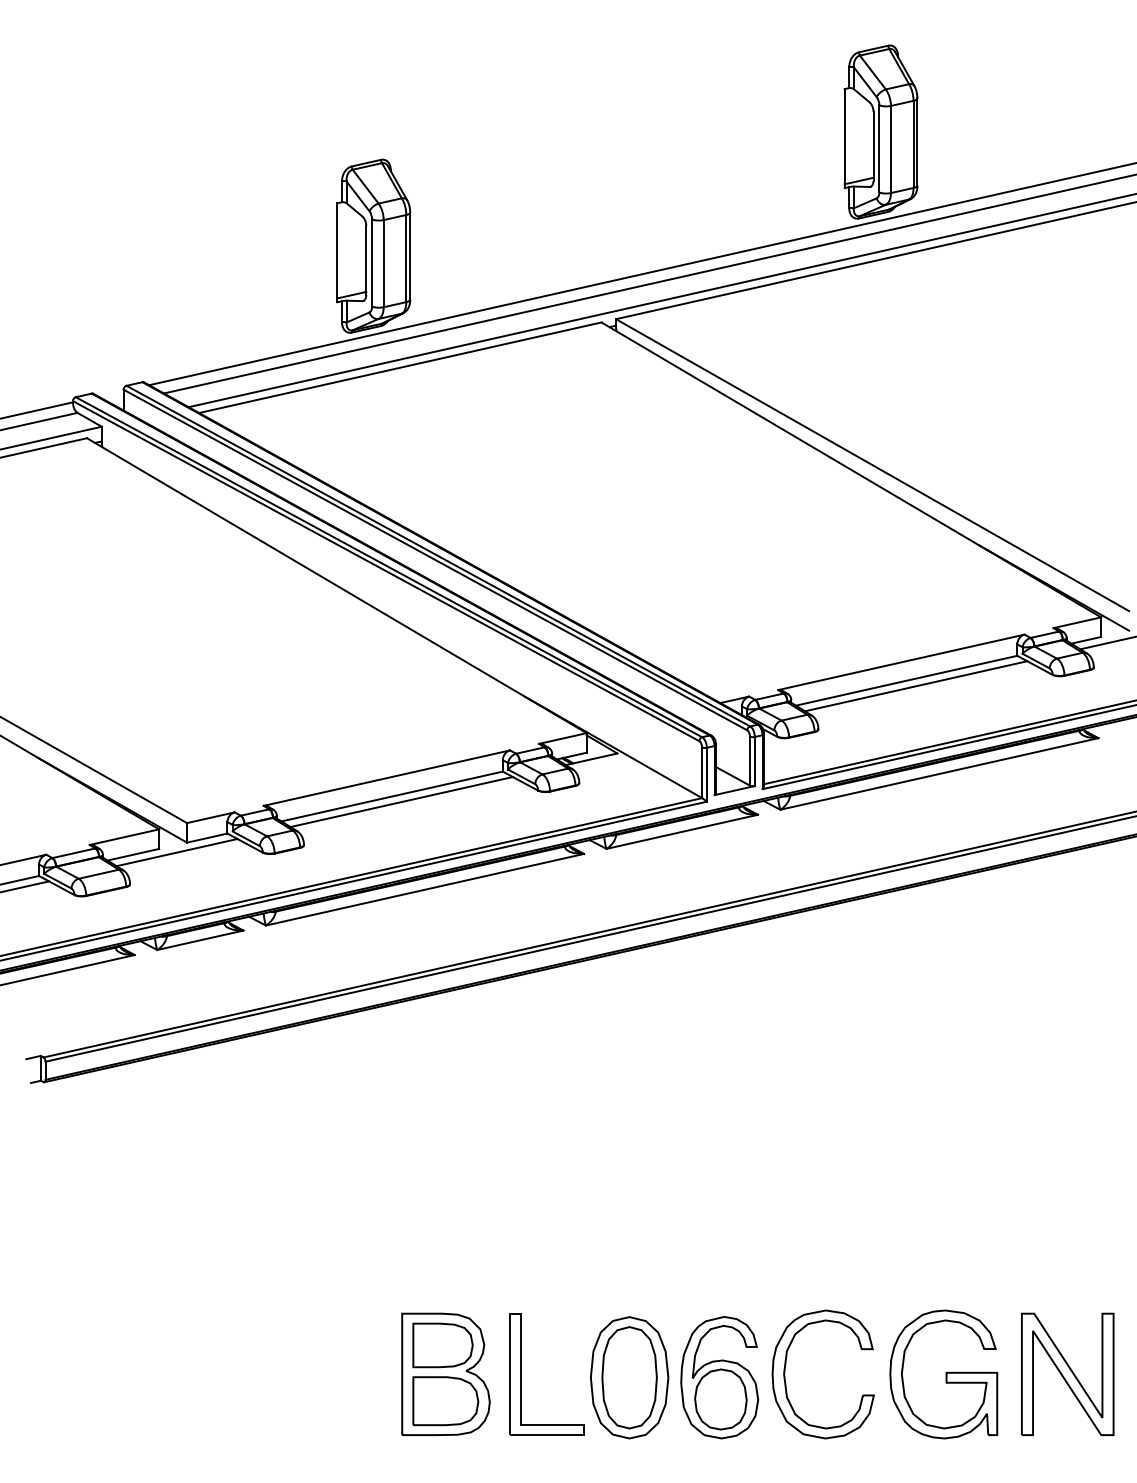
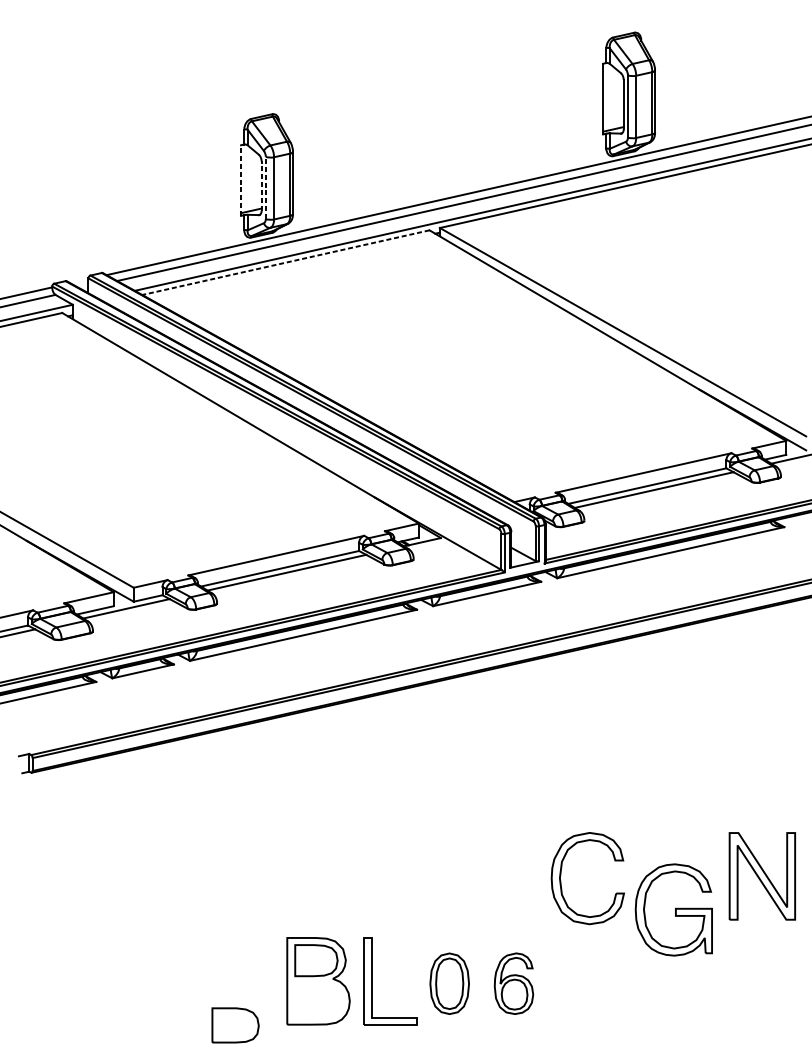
line: (337, 252) -> (241, 180), solid -> dashed
line: (366, 259) -> (261, 185), solid -> dashed
line: (372, 263) -> (266, 188), solid -> dashed
line: (399, 367) -> (285, 262), solid -> dashed
part: (1067, 1373) -> (762, 875), moved
part: (943, 1374) -> (673, 910), moved
part: (785, 1375) -> (560, 879), moved
part: (629, 1377) -> (449, 983), size x0.7
part: (719, 1377) -> (513, 983), size x0.7
part: (445, 1401) -> (235, 1025), moved

